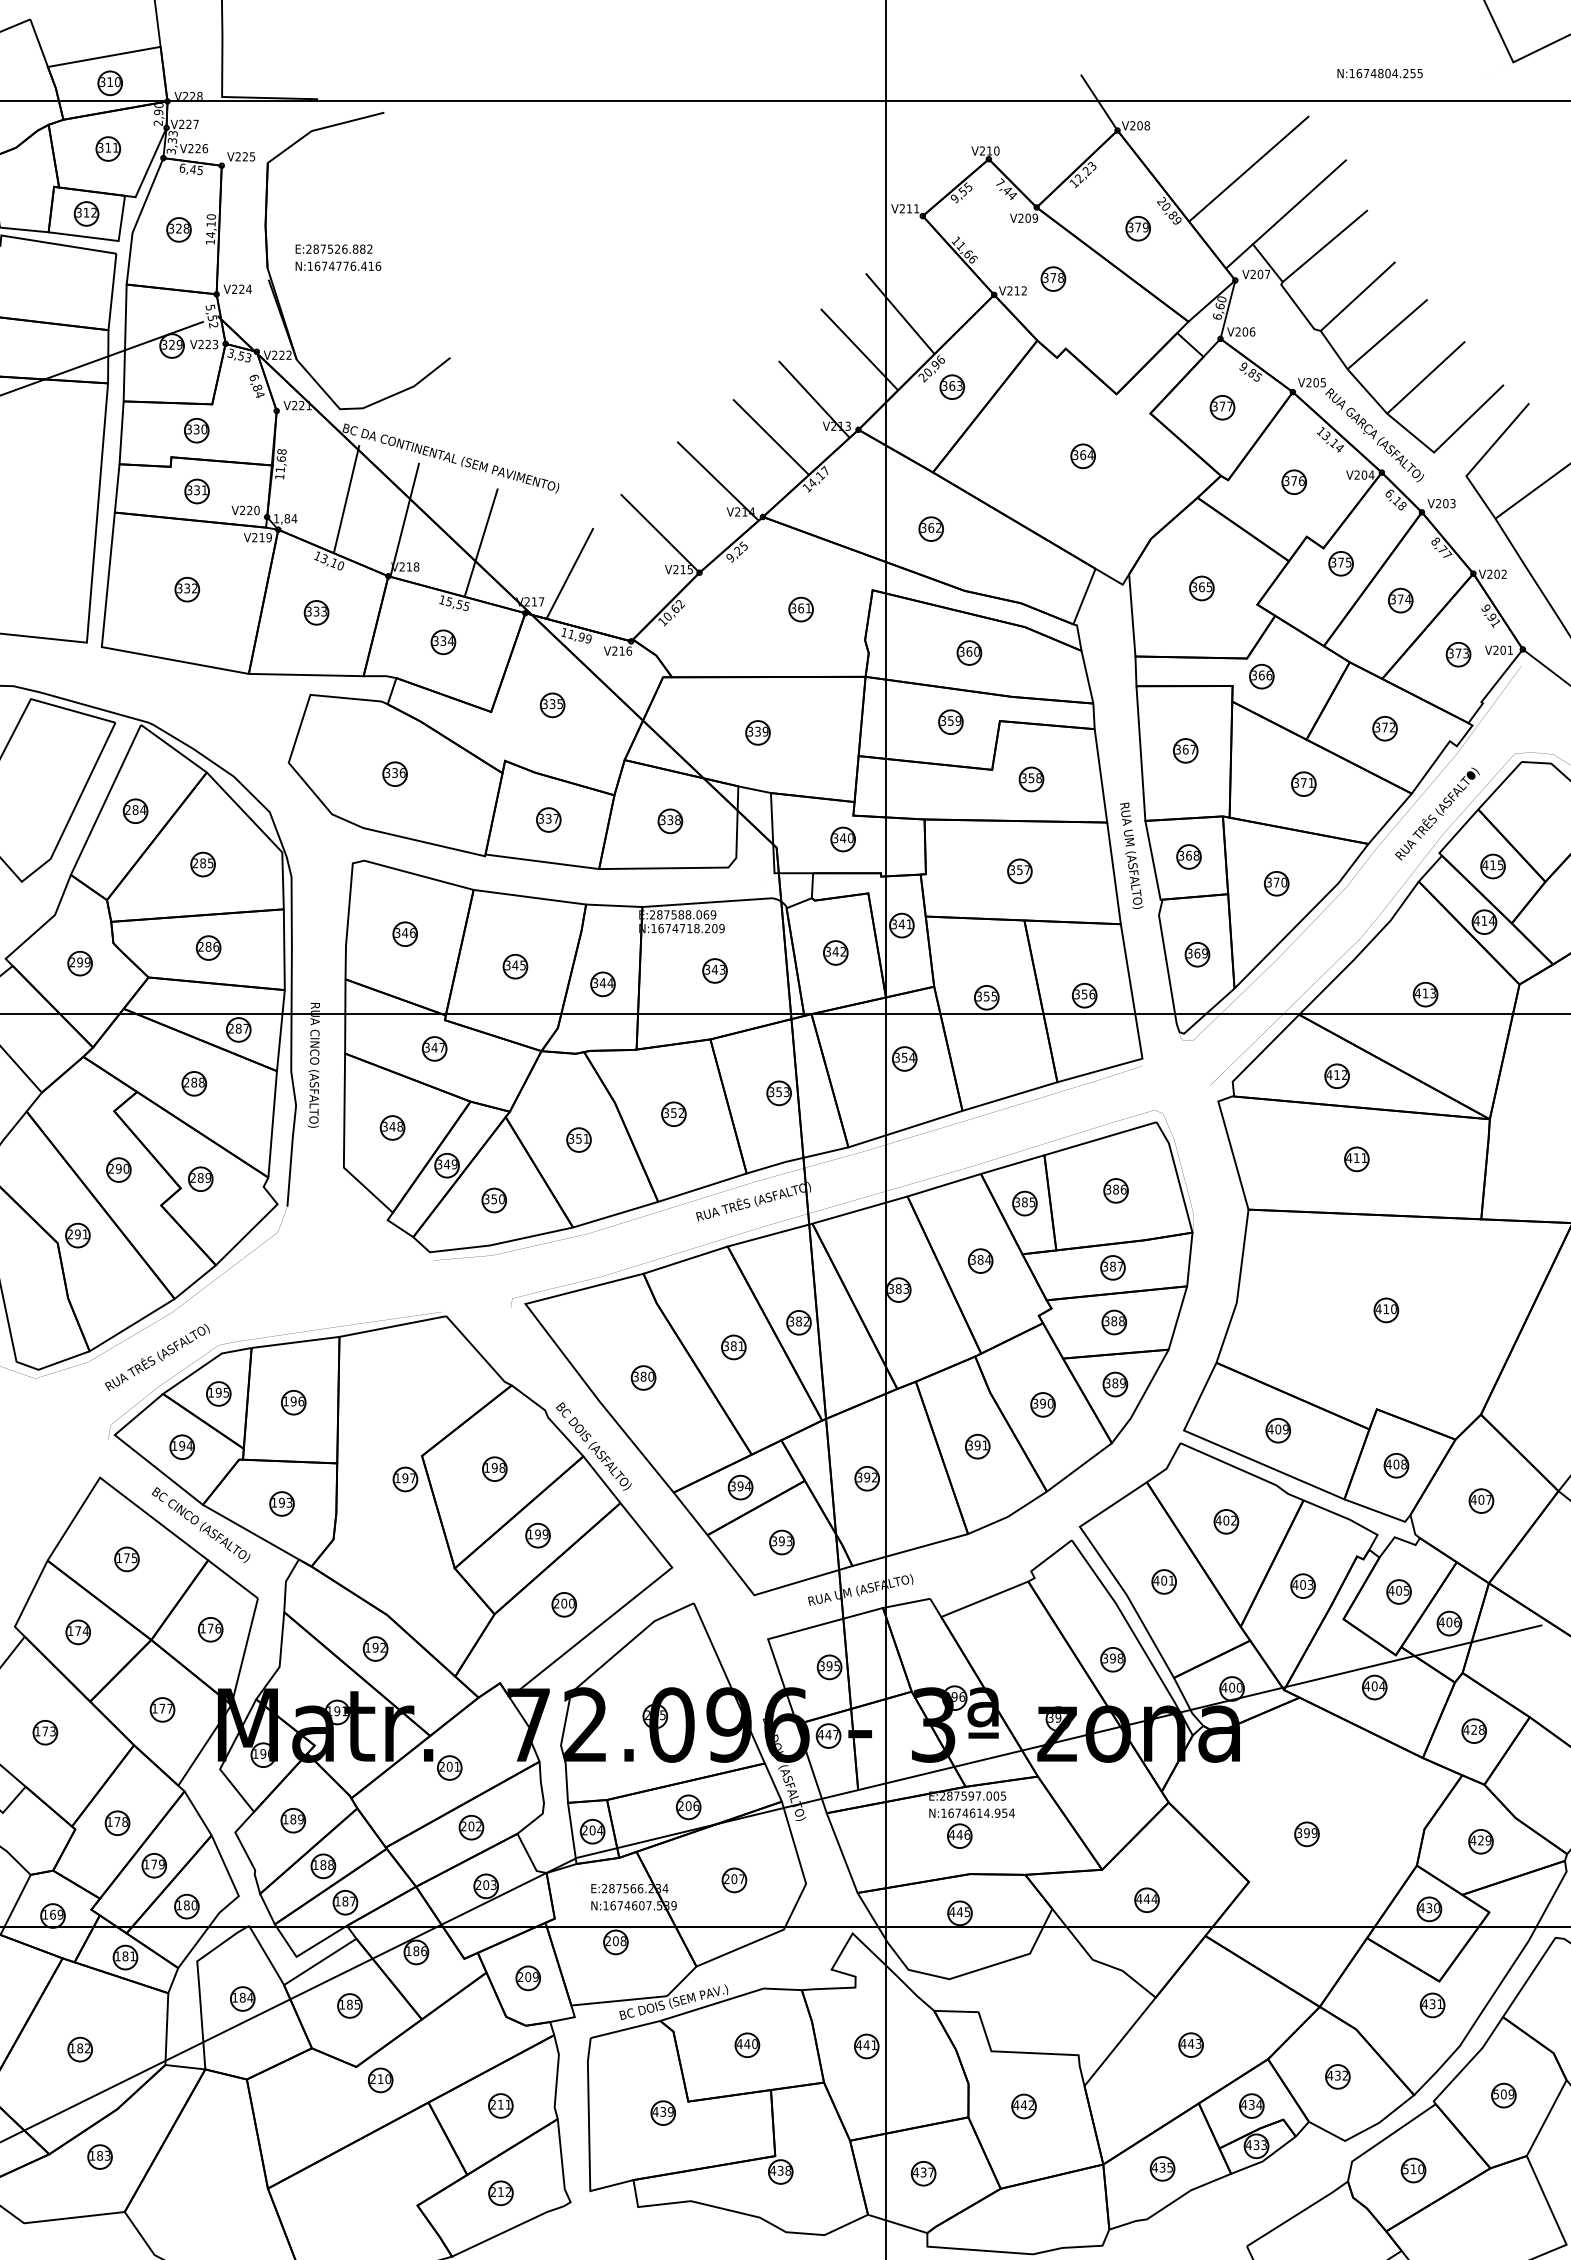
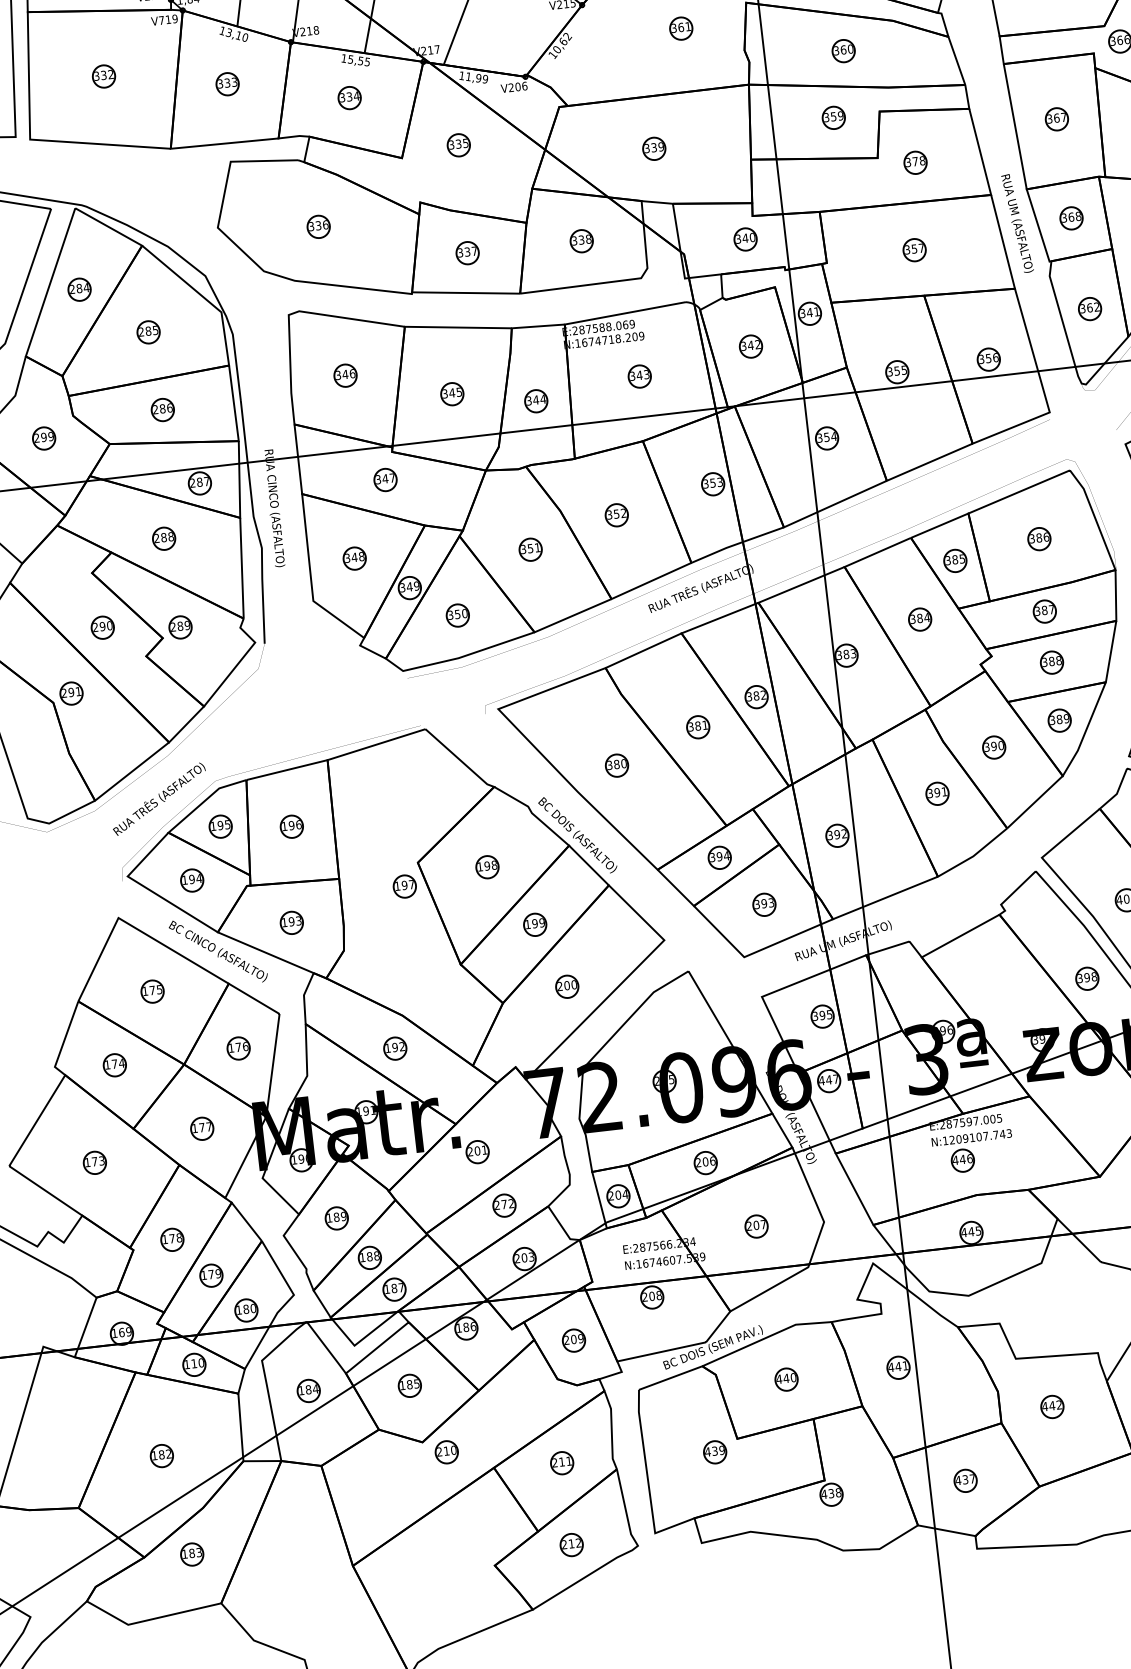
text: (254, 537) -> (161, 20), V219 -> V719
text: (621, 650) -> (517, 86), V216 -> V206
text: (1031, 778) -> (915, 161), 358 -> 378
text: (1204, 953) -> (1096, 307), 369 -> 362
text: (981, 1812) -> (980, 1136), N:1674614.954 -> N:1209107.743
text: (471, 1826) -> (504, 1204), 202 -> 272
text: (128, 1956) -> (197, 1363), 181 -> 110

